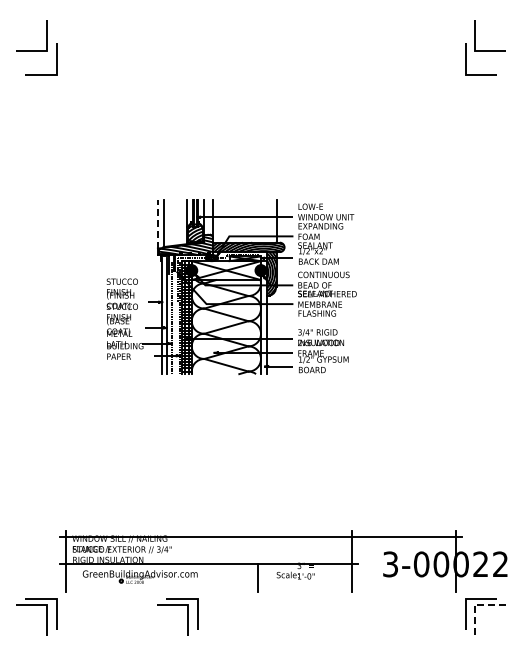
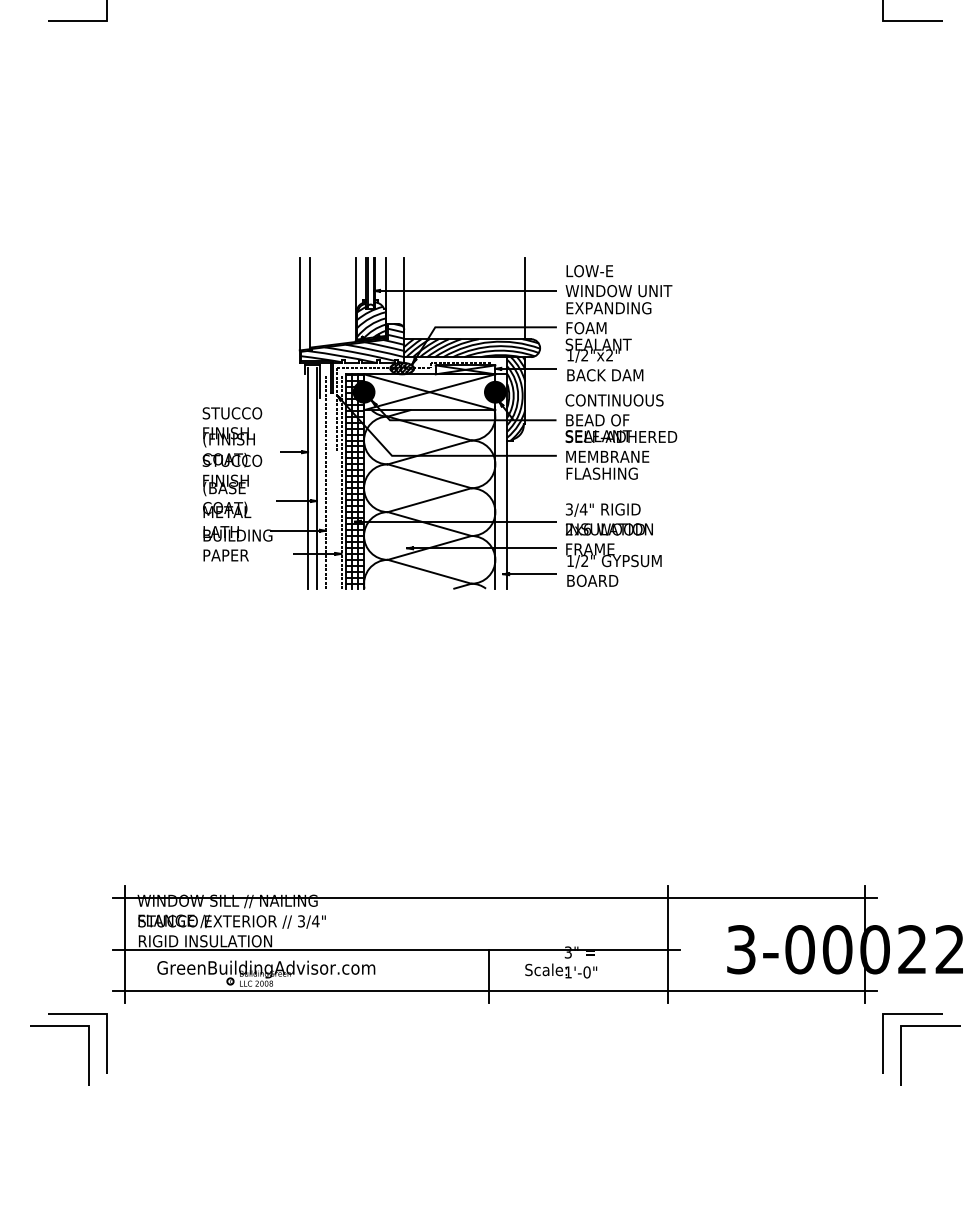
line: (157, 223) -> (299, 302), dashed -> solid
line: (260, 585) -> (494, 989), added
line: (474, 604) -> (900, 1025), dashed -> solid
part: (187, 616) -> (355, 1048), removed

